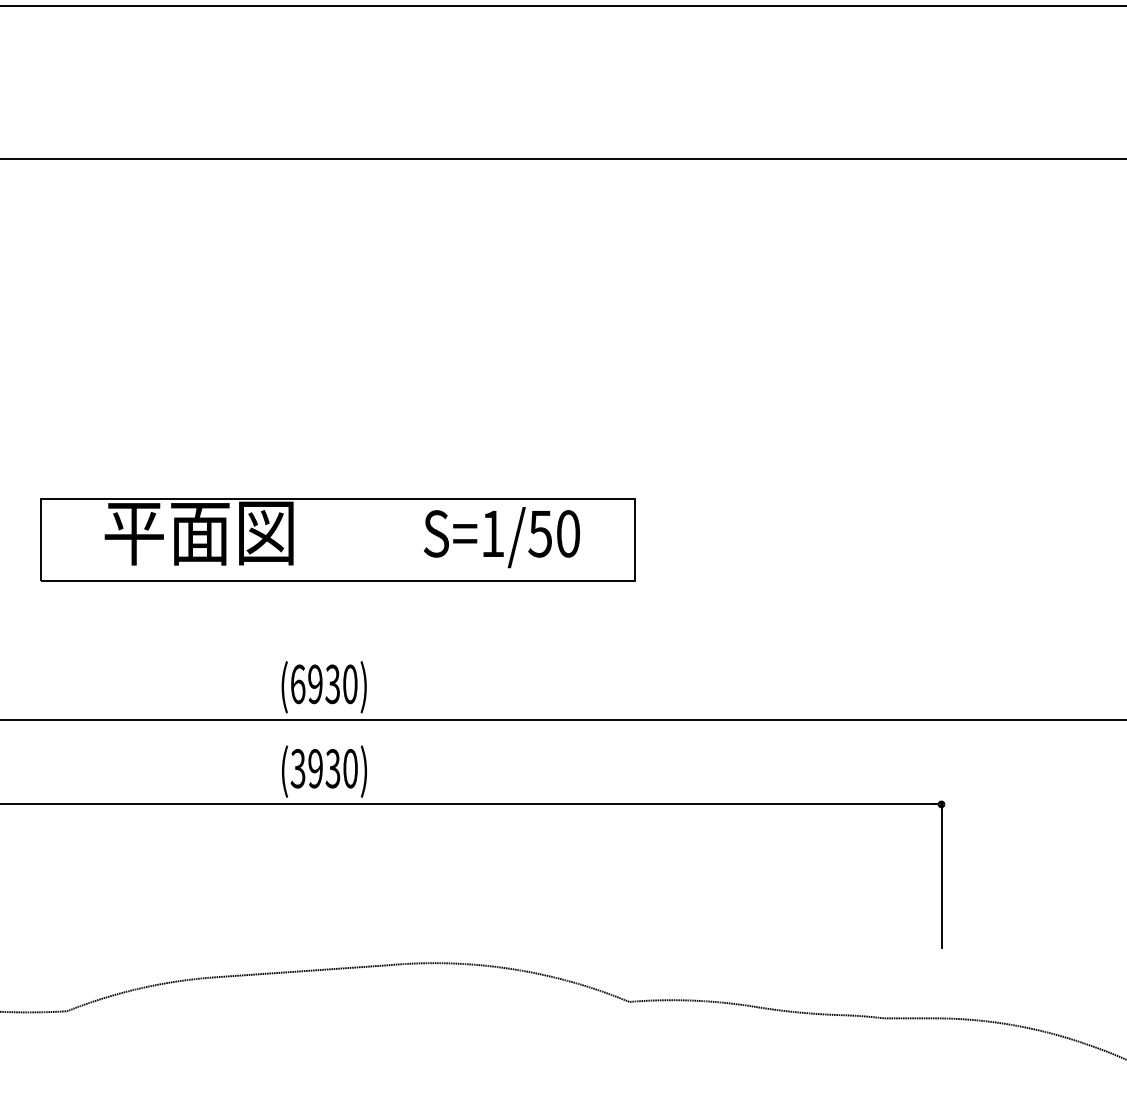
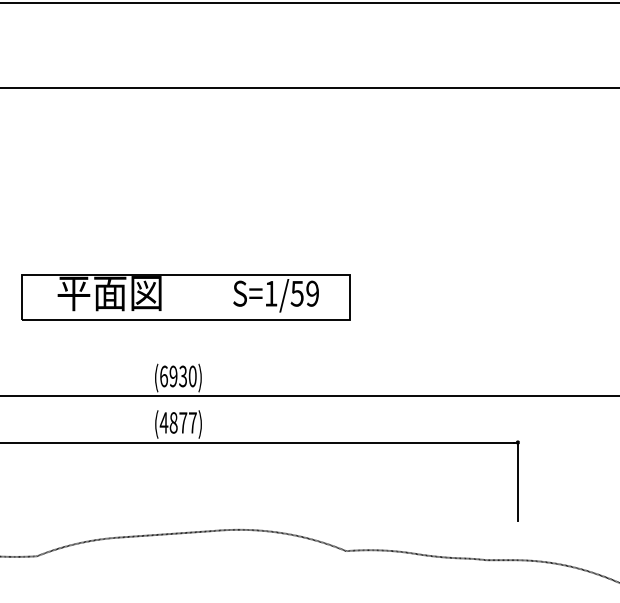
text: (568, 533) -> (312, 293), S=1/50 -> S=1/59
text: (322, 768) -> (177, 422), (3930) -> (4877)

